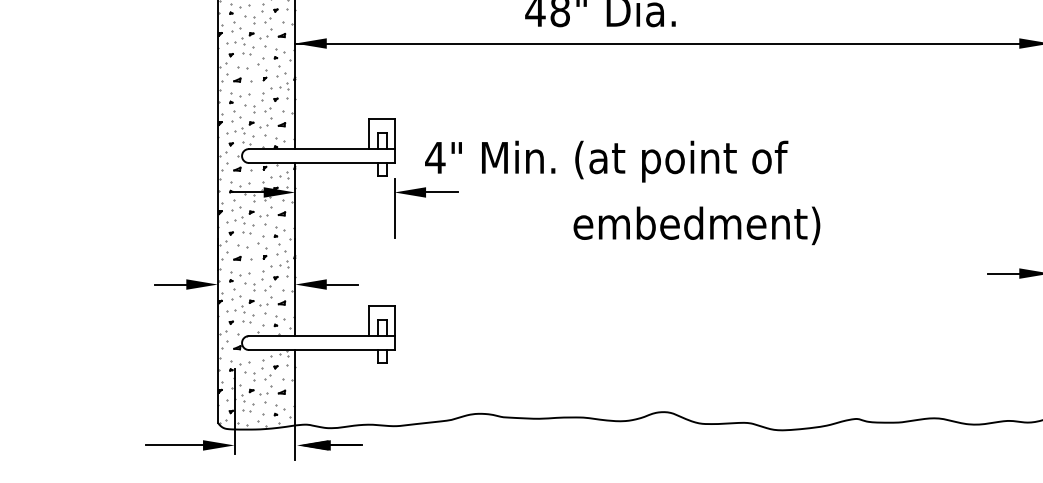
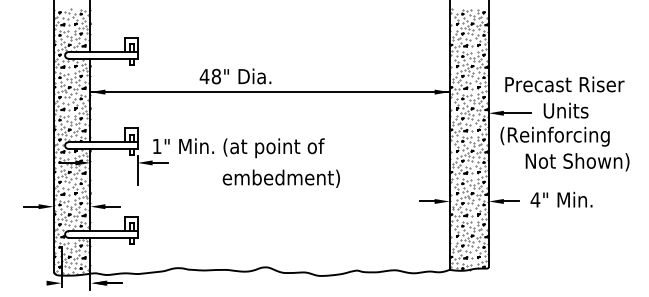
text: (434, 157) -> (156, 146), 4" -> 1"
line: (173, 446) -> (32, 283), removed

